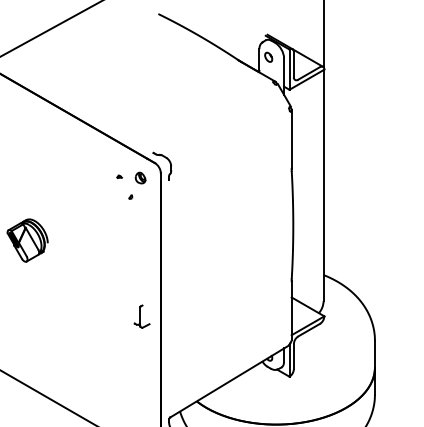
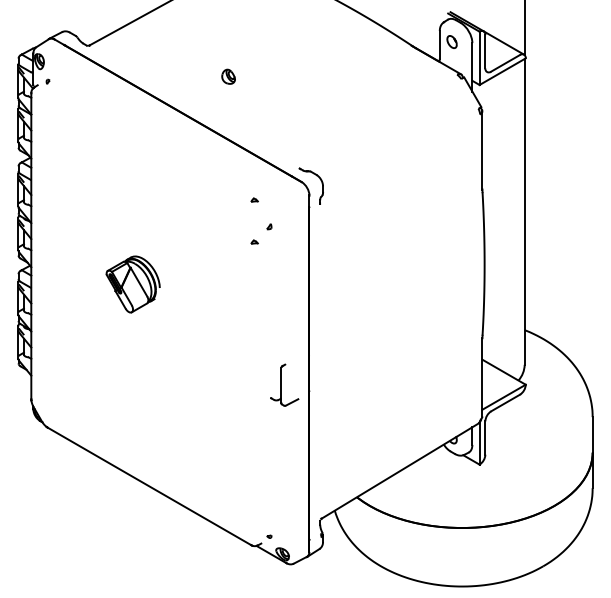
part: (140, 177) -> (228, 76), moved
part: (119, 208) -> (254, 241), added
part: (142, 316) -> (284, 384), size x1.4

